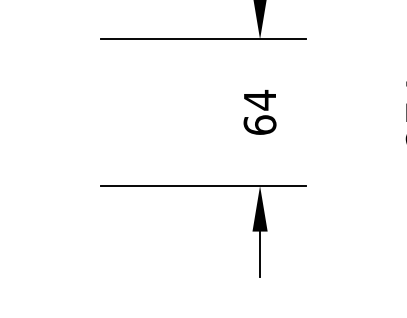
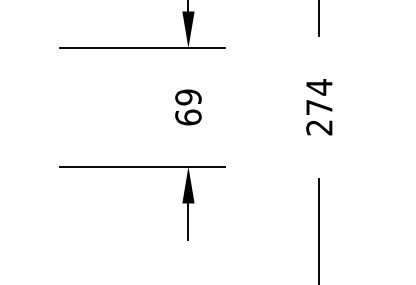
text: (260, 100) -> (188, 97), 64 -> 69

